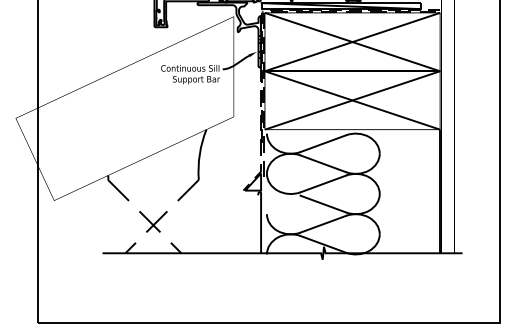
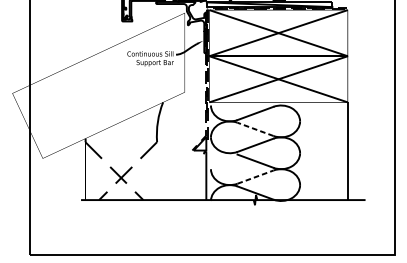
line: (322, 163) -> (254, 129), solid -> dashed
line: (323, 224) -> (255, 177), solid -> dashed

